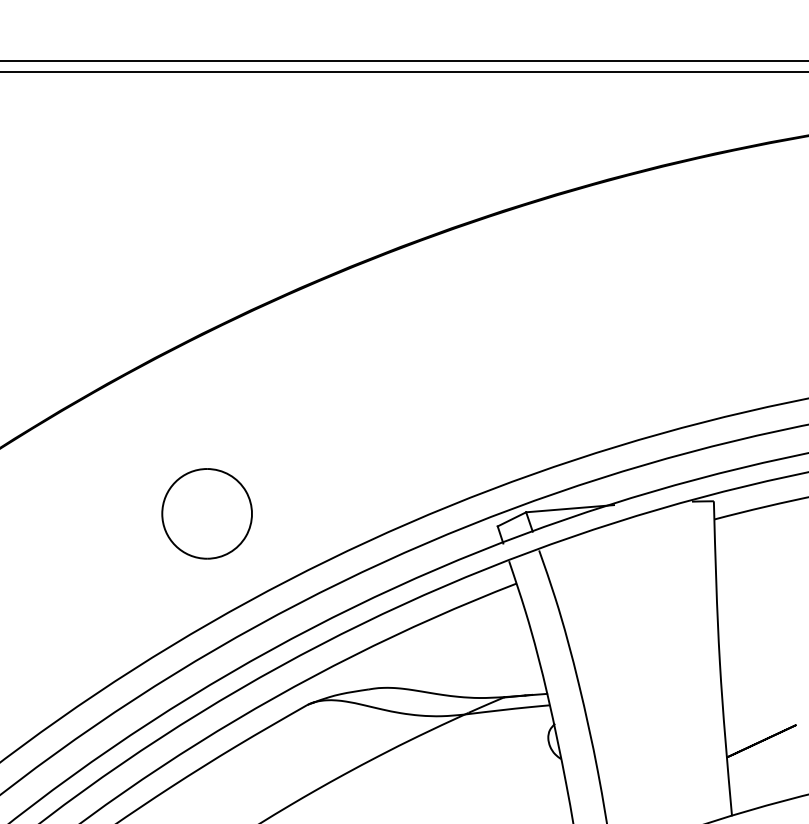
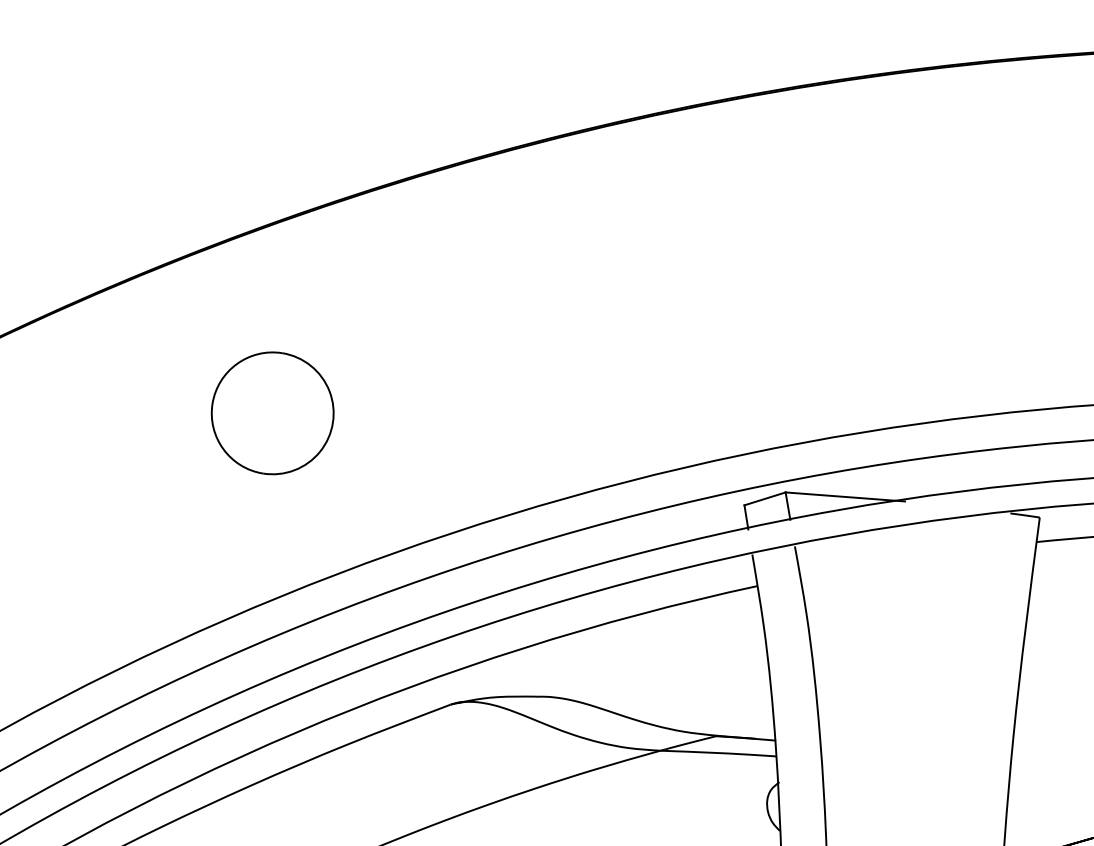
part: (206, 513) -> (271, 412), moved

